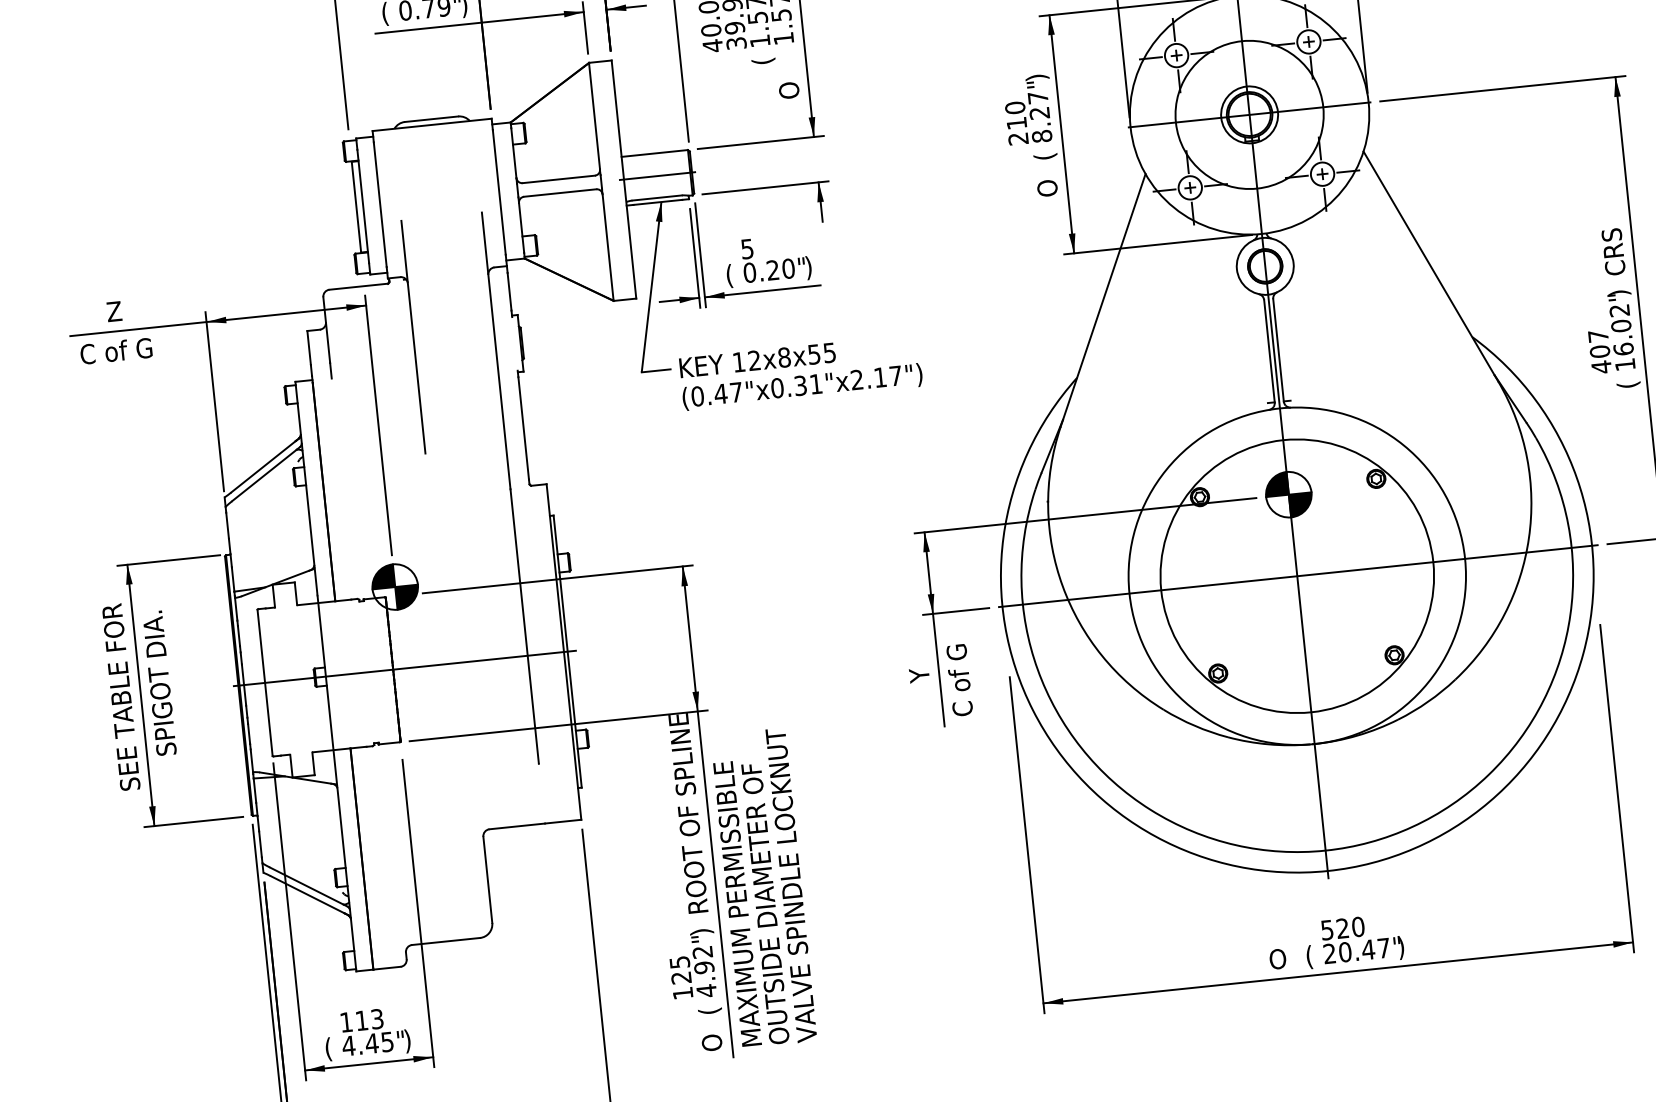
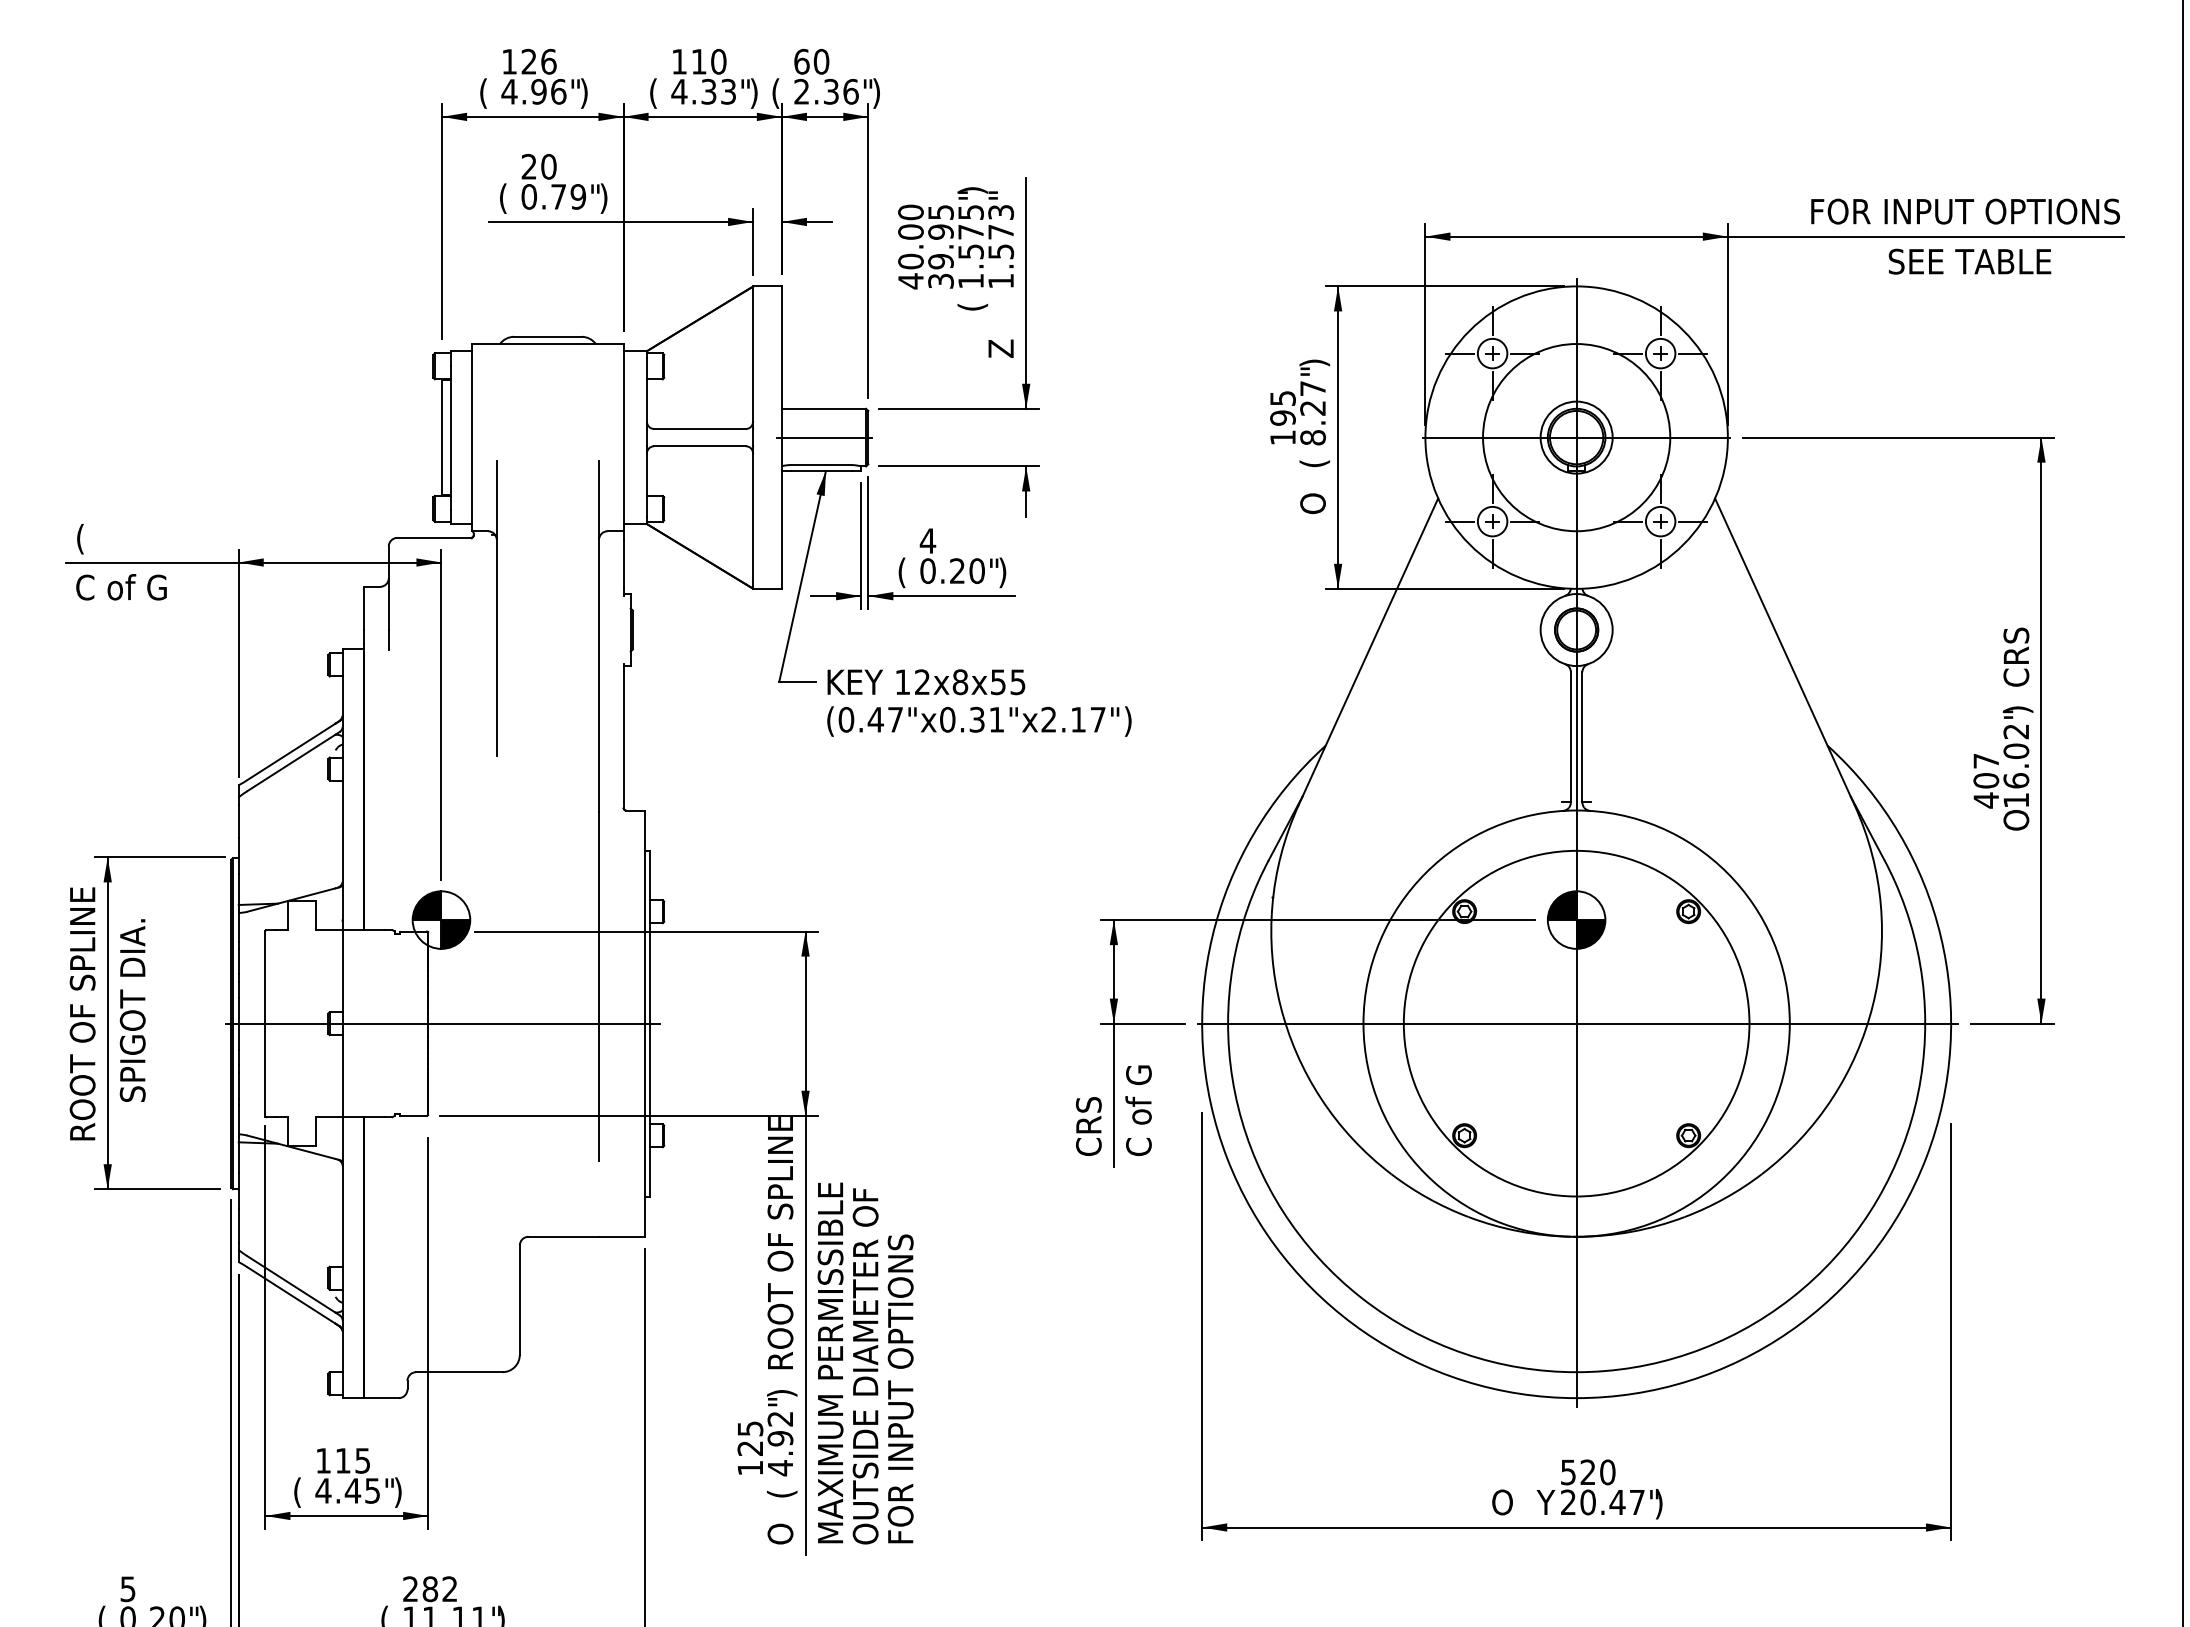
text: (789, 89) -> (1001, 346), O -> Z
text: (1016, 122) -> (1282, 417), 210 -> 195
text: (746, 248) -> (927, 540), 5 -> 4
text: (99, 314) -> (105, 539), Z -> (
text: (1627, 380) -> (2017, 820), ( -> O
text: (120, 690) -> (82, 1014), SEE TABLE FOR -> ROOT OF SPLINE
text: (921, 694) -> (1088, 1123), Y -> CRS
text: (791, 885) -> (900, 1346), VALVE SPINDLE LOCKNUT -> FOR INPUT OPTIONS
text: (1311, 957) -> (1545, 1504), ( -> Y
text: (377, 1018) -> (363, 1460), 113 -> 115

